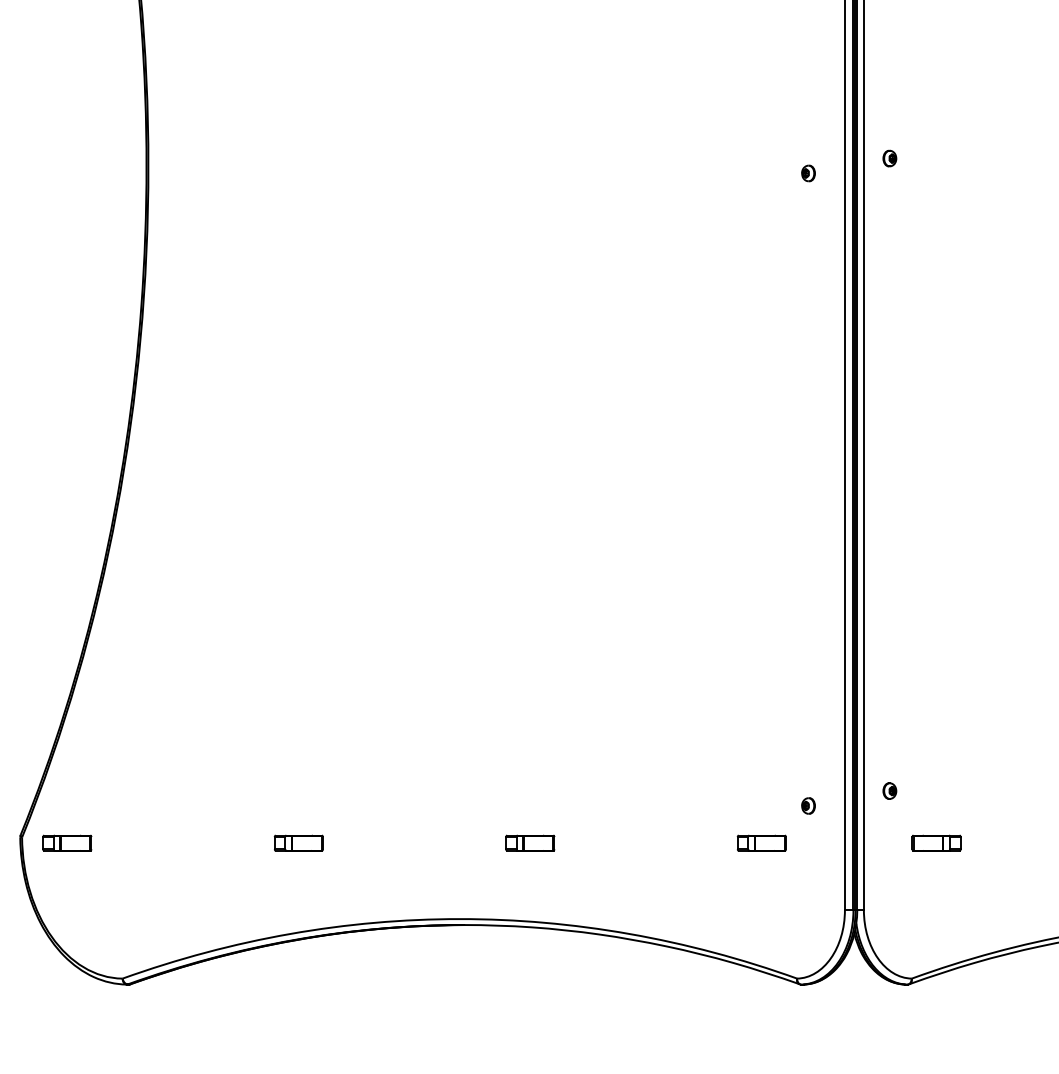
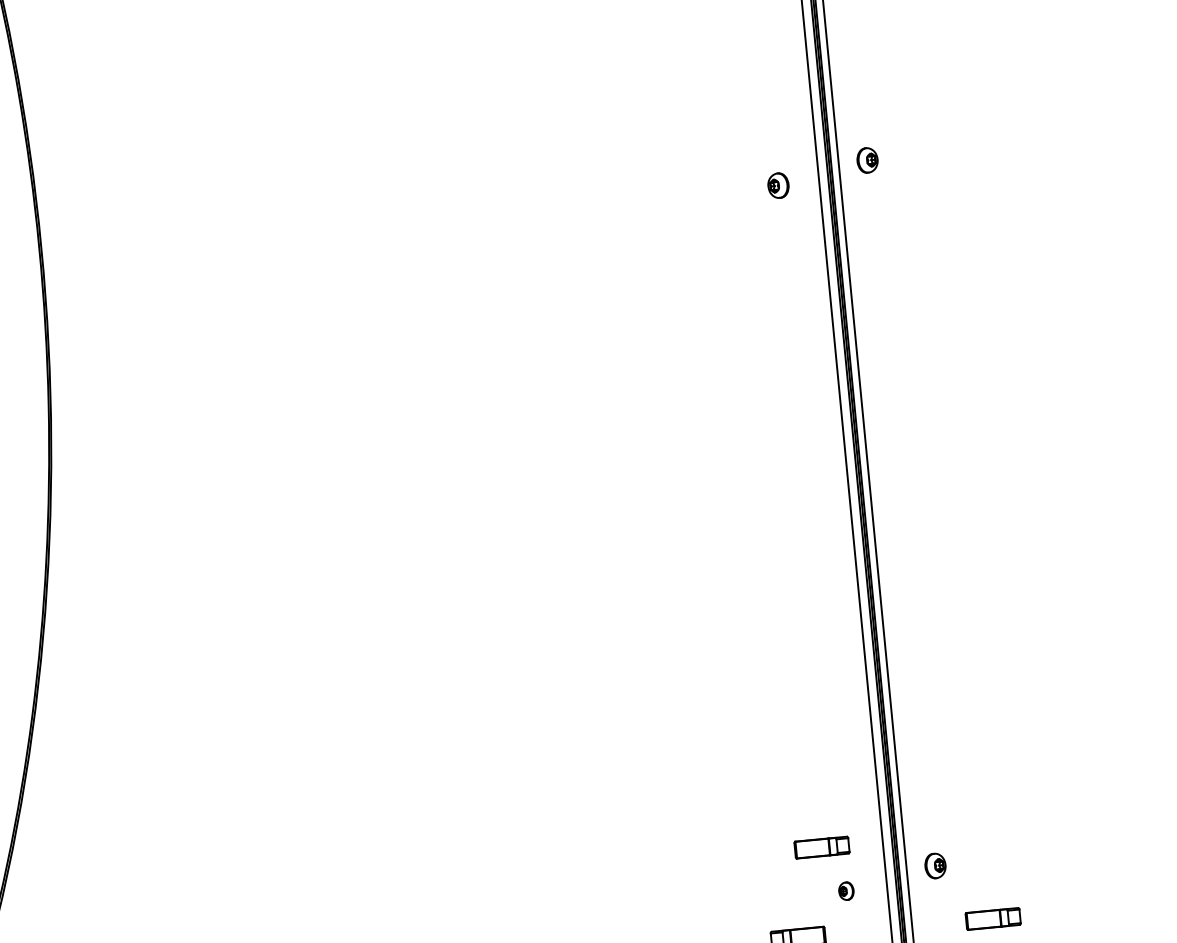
part: (889, 158) -> (867, 160), size x1.4
part: (808, 173) -> (778, 185), size x1.4
part: (790, 764) -> (821, 846), added
part: (889, 790) -> (935, 865), size x1.4

